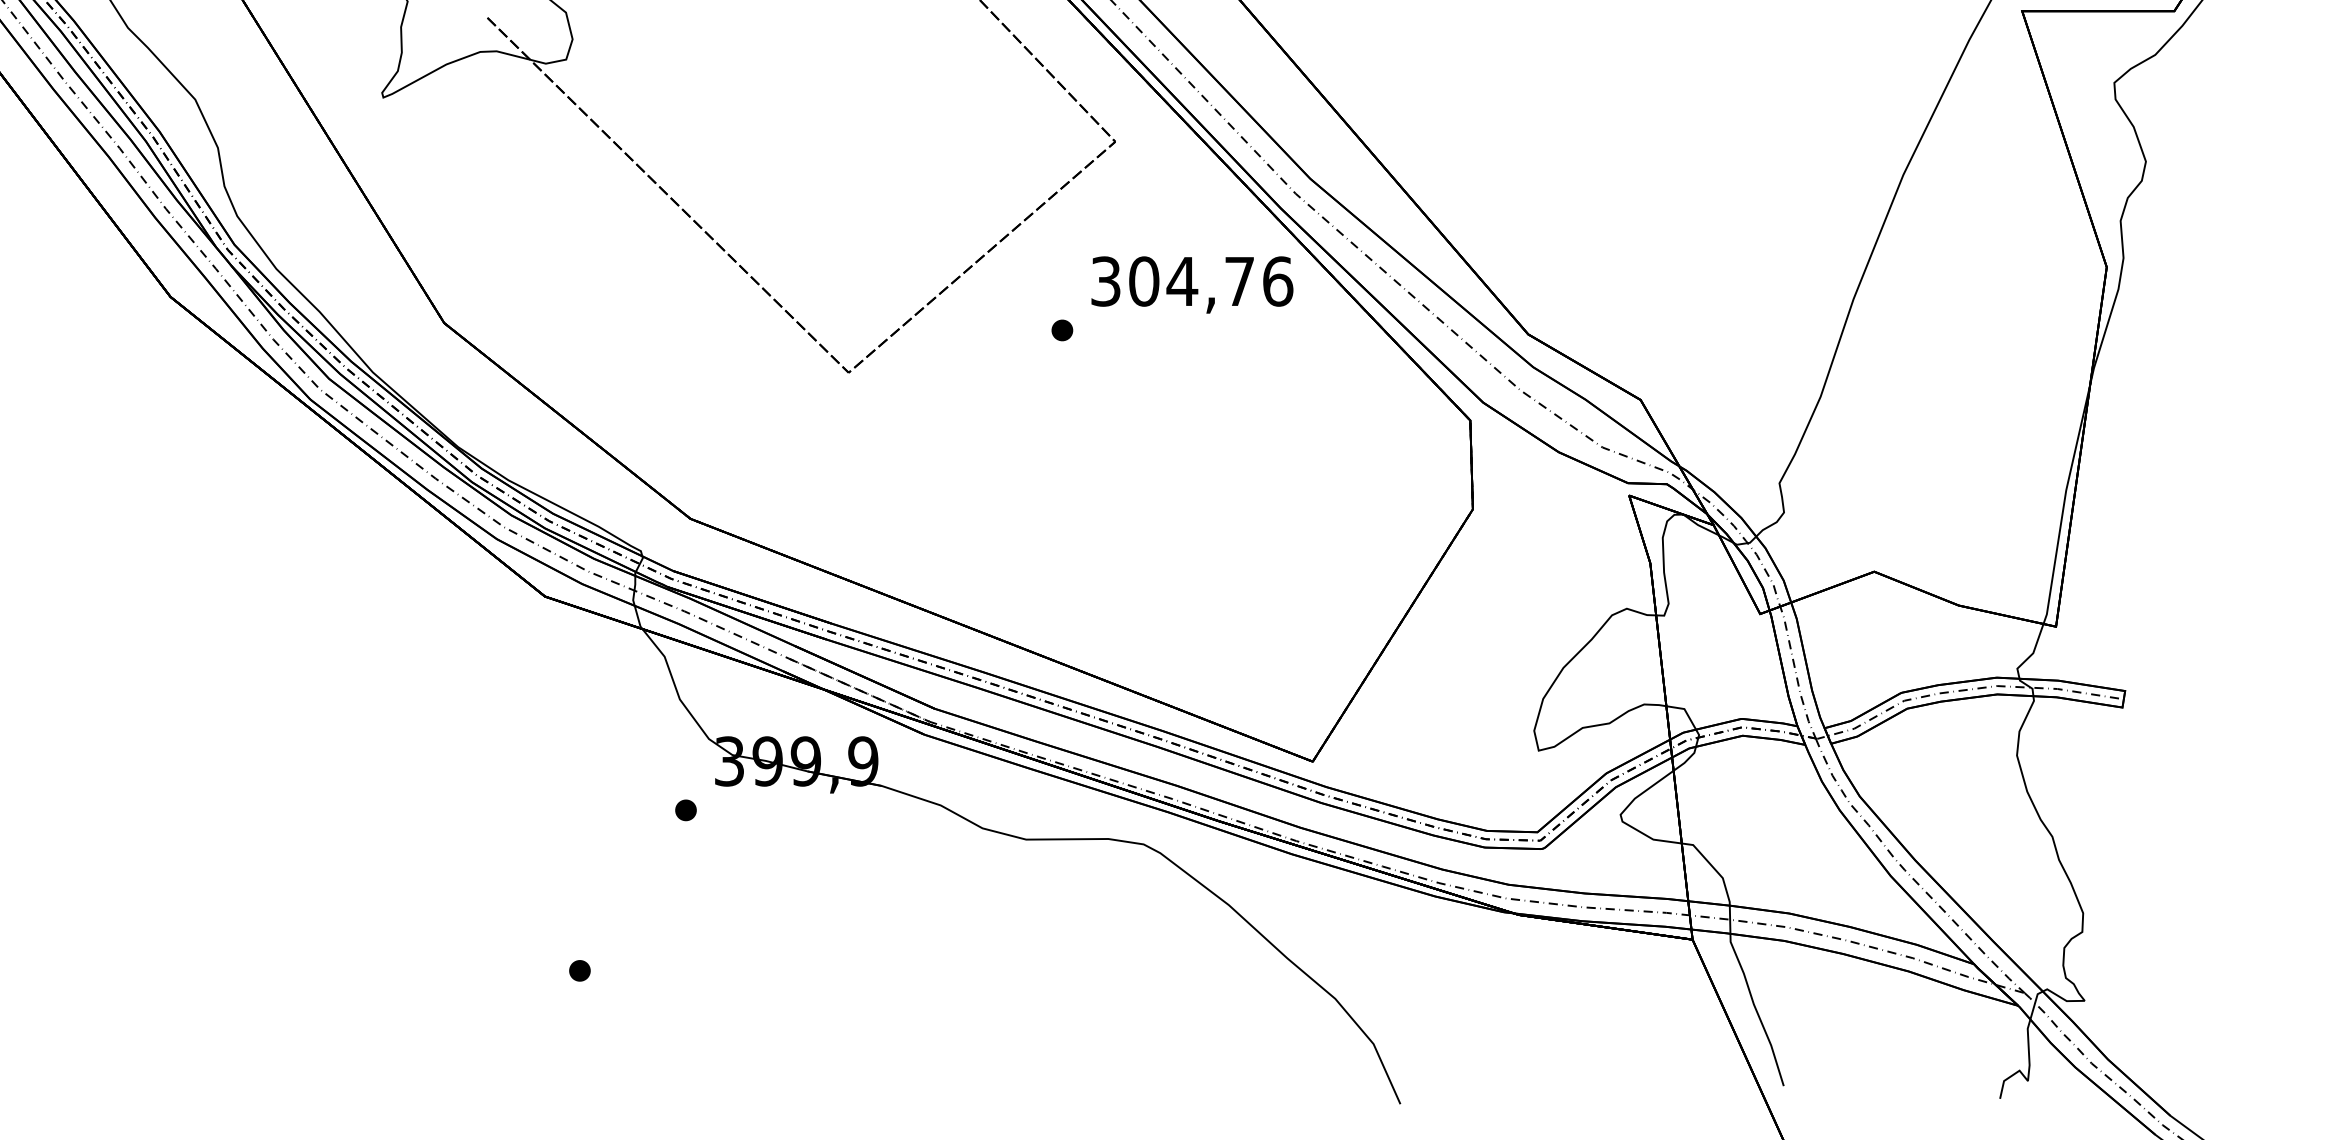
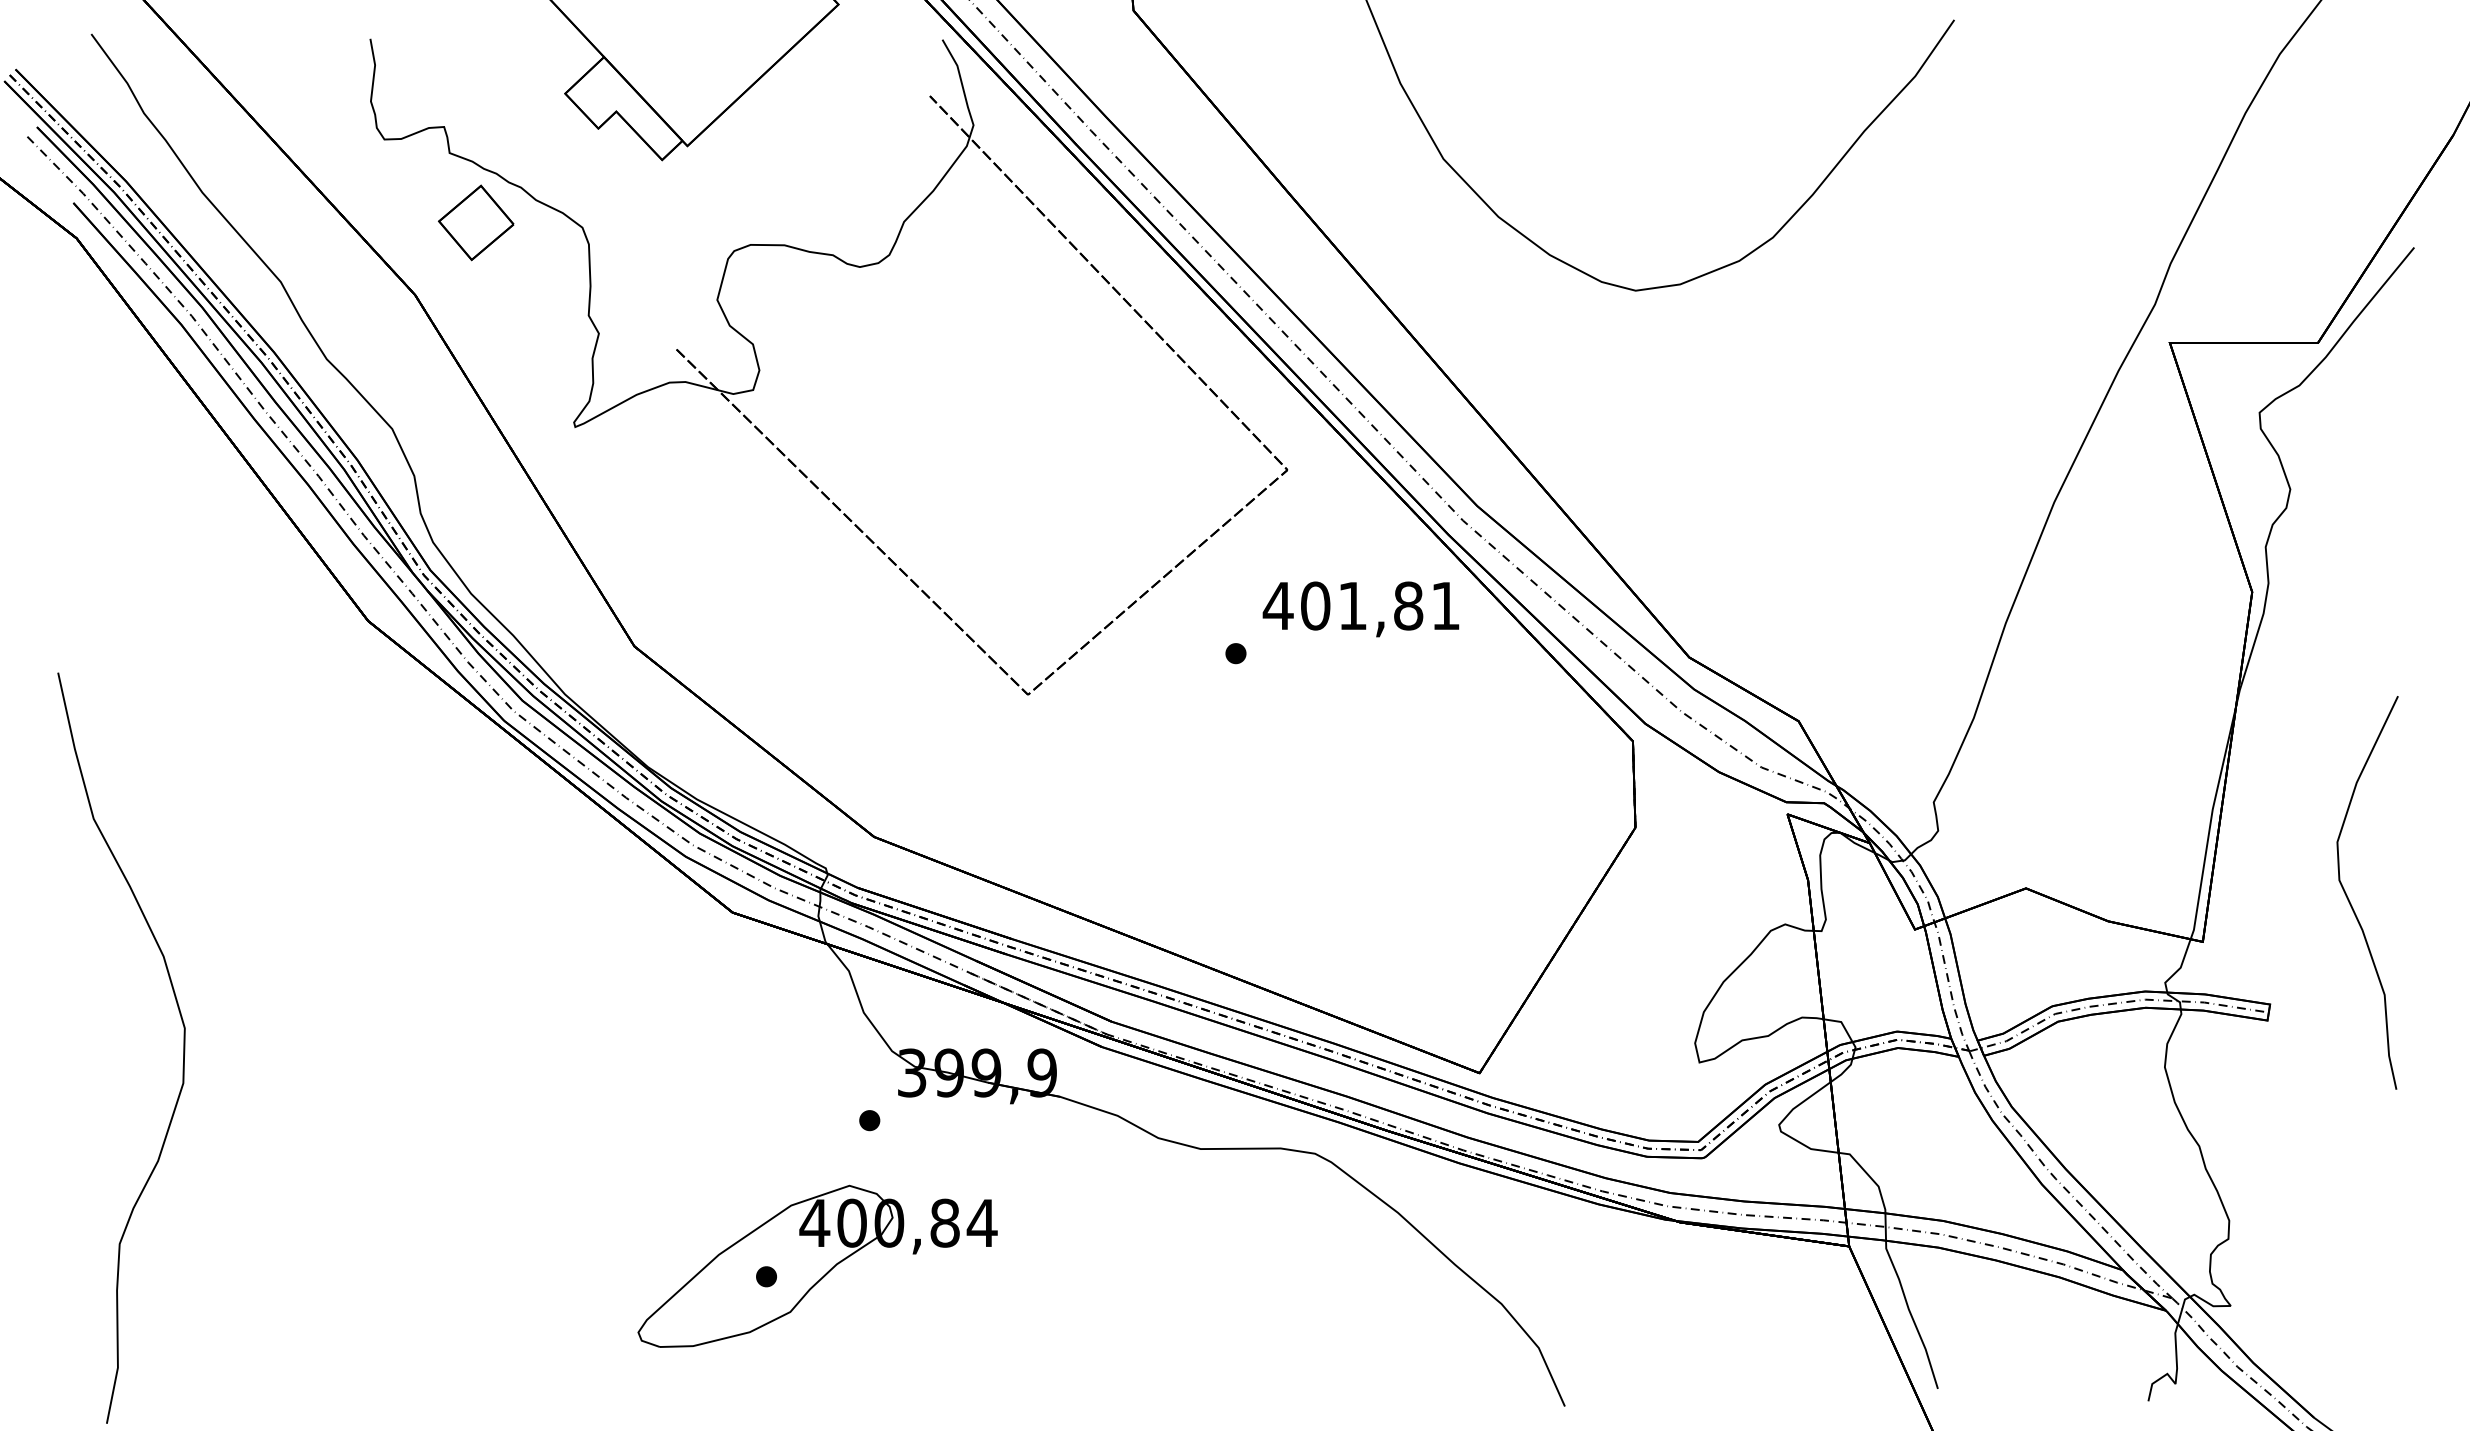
text: (1191, 280) -> (1361, 605), 304,76 -> 401,81
curve: (2207, 585) -> (2350, 901), added
part: (632, 959) -> (817, 1265), added

